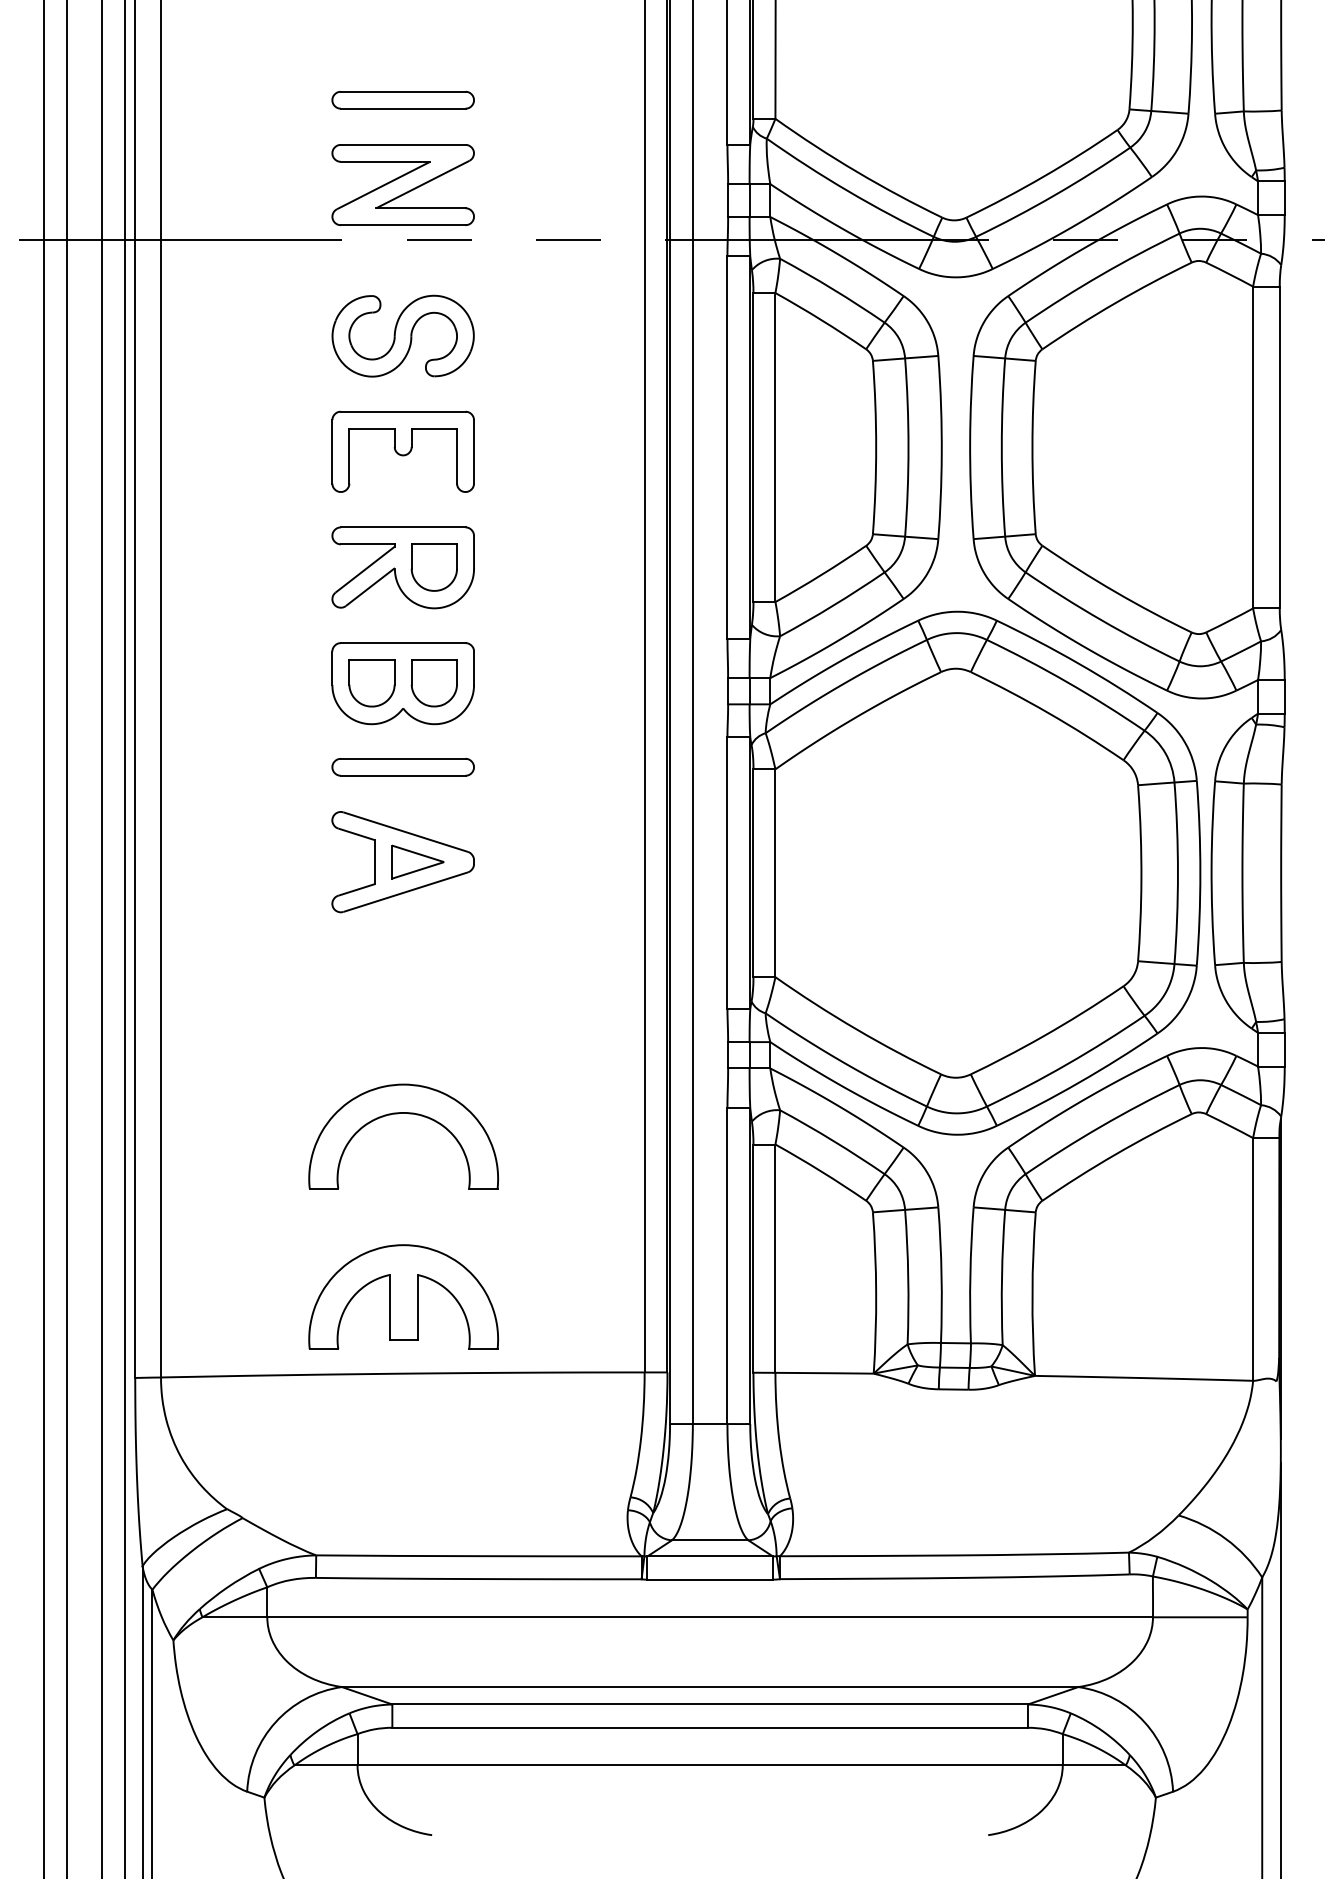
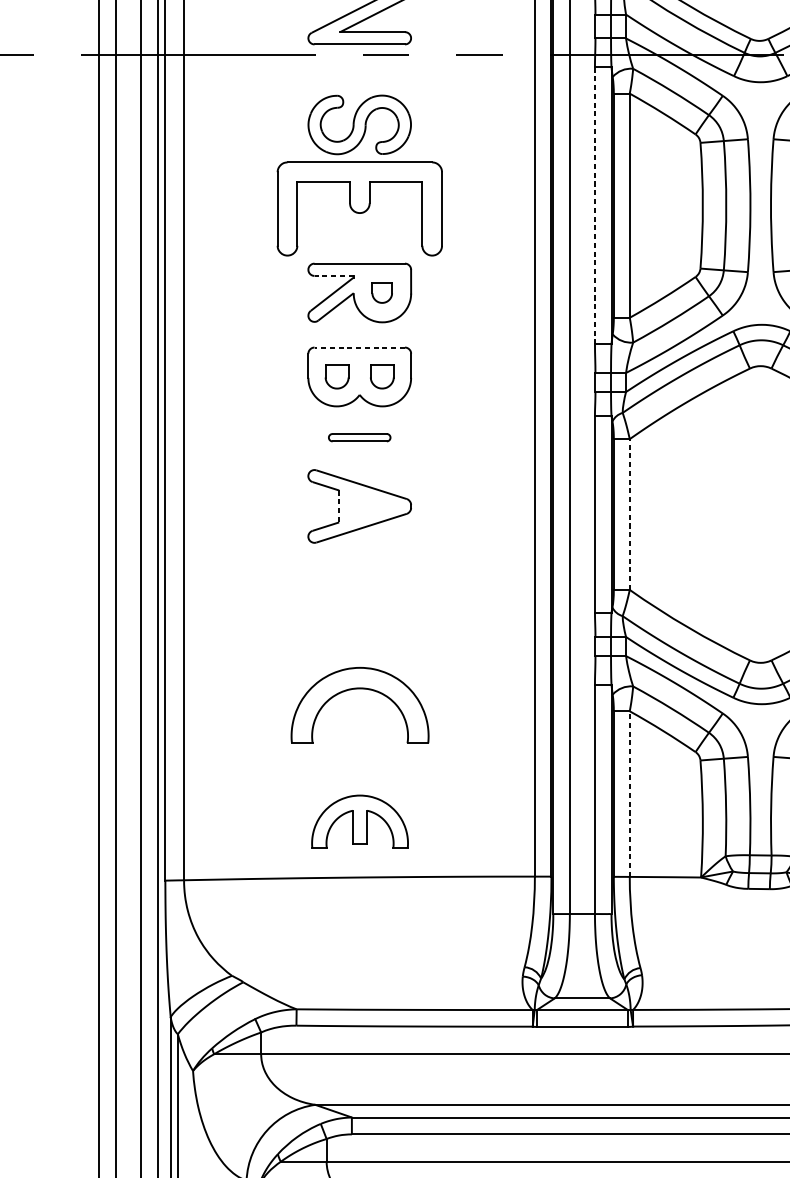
line: (727, 447) -> (595, 205), solid -> dashed
part: (402, 451) -> (359, 208), size x1.6
line: (367, 544) -> (333, 276), solid -> dashed
part: (433, 567) -> (381, 292), size x0.6
line: (402, 643) -> (359, 347), solid -> dashed
part: (371, 683) -> (336, 376), size x0.7
part: (433, 683) -> (381, 376), size x0.7
part: (402, 767) -> (359, 437), size x0.6
part: (417, 861) -> (370, 505), removed
line: (374, 862) -> (338, 506), solid -> dashed
line: (775, 873) -> (629, 514), solid -> dashed
line: (775, 1258) -> (629, 793), solid -> dashed
part: (403, 1296) -> (359, 821), size x0.7

